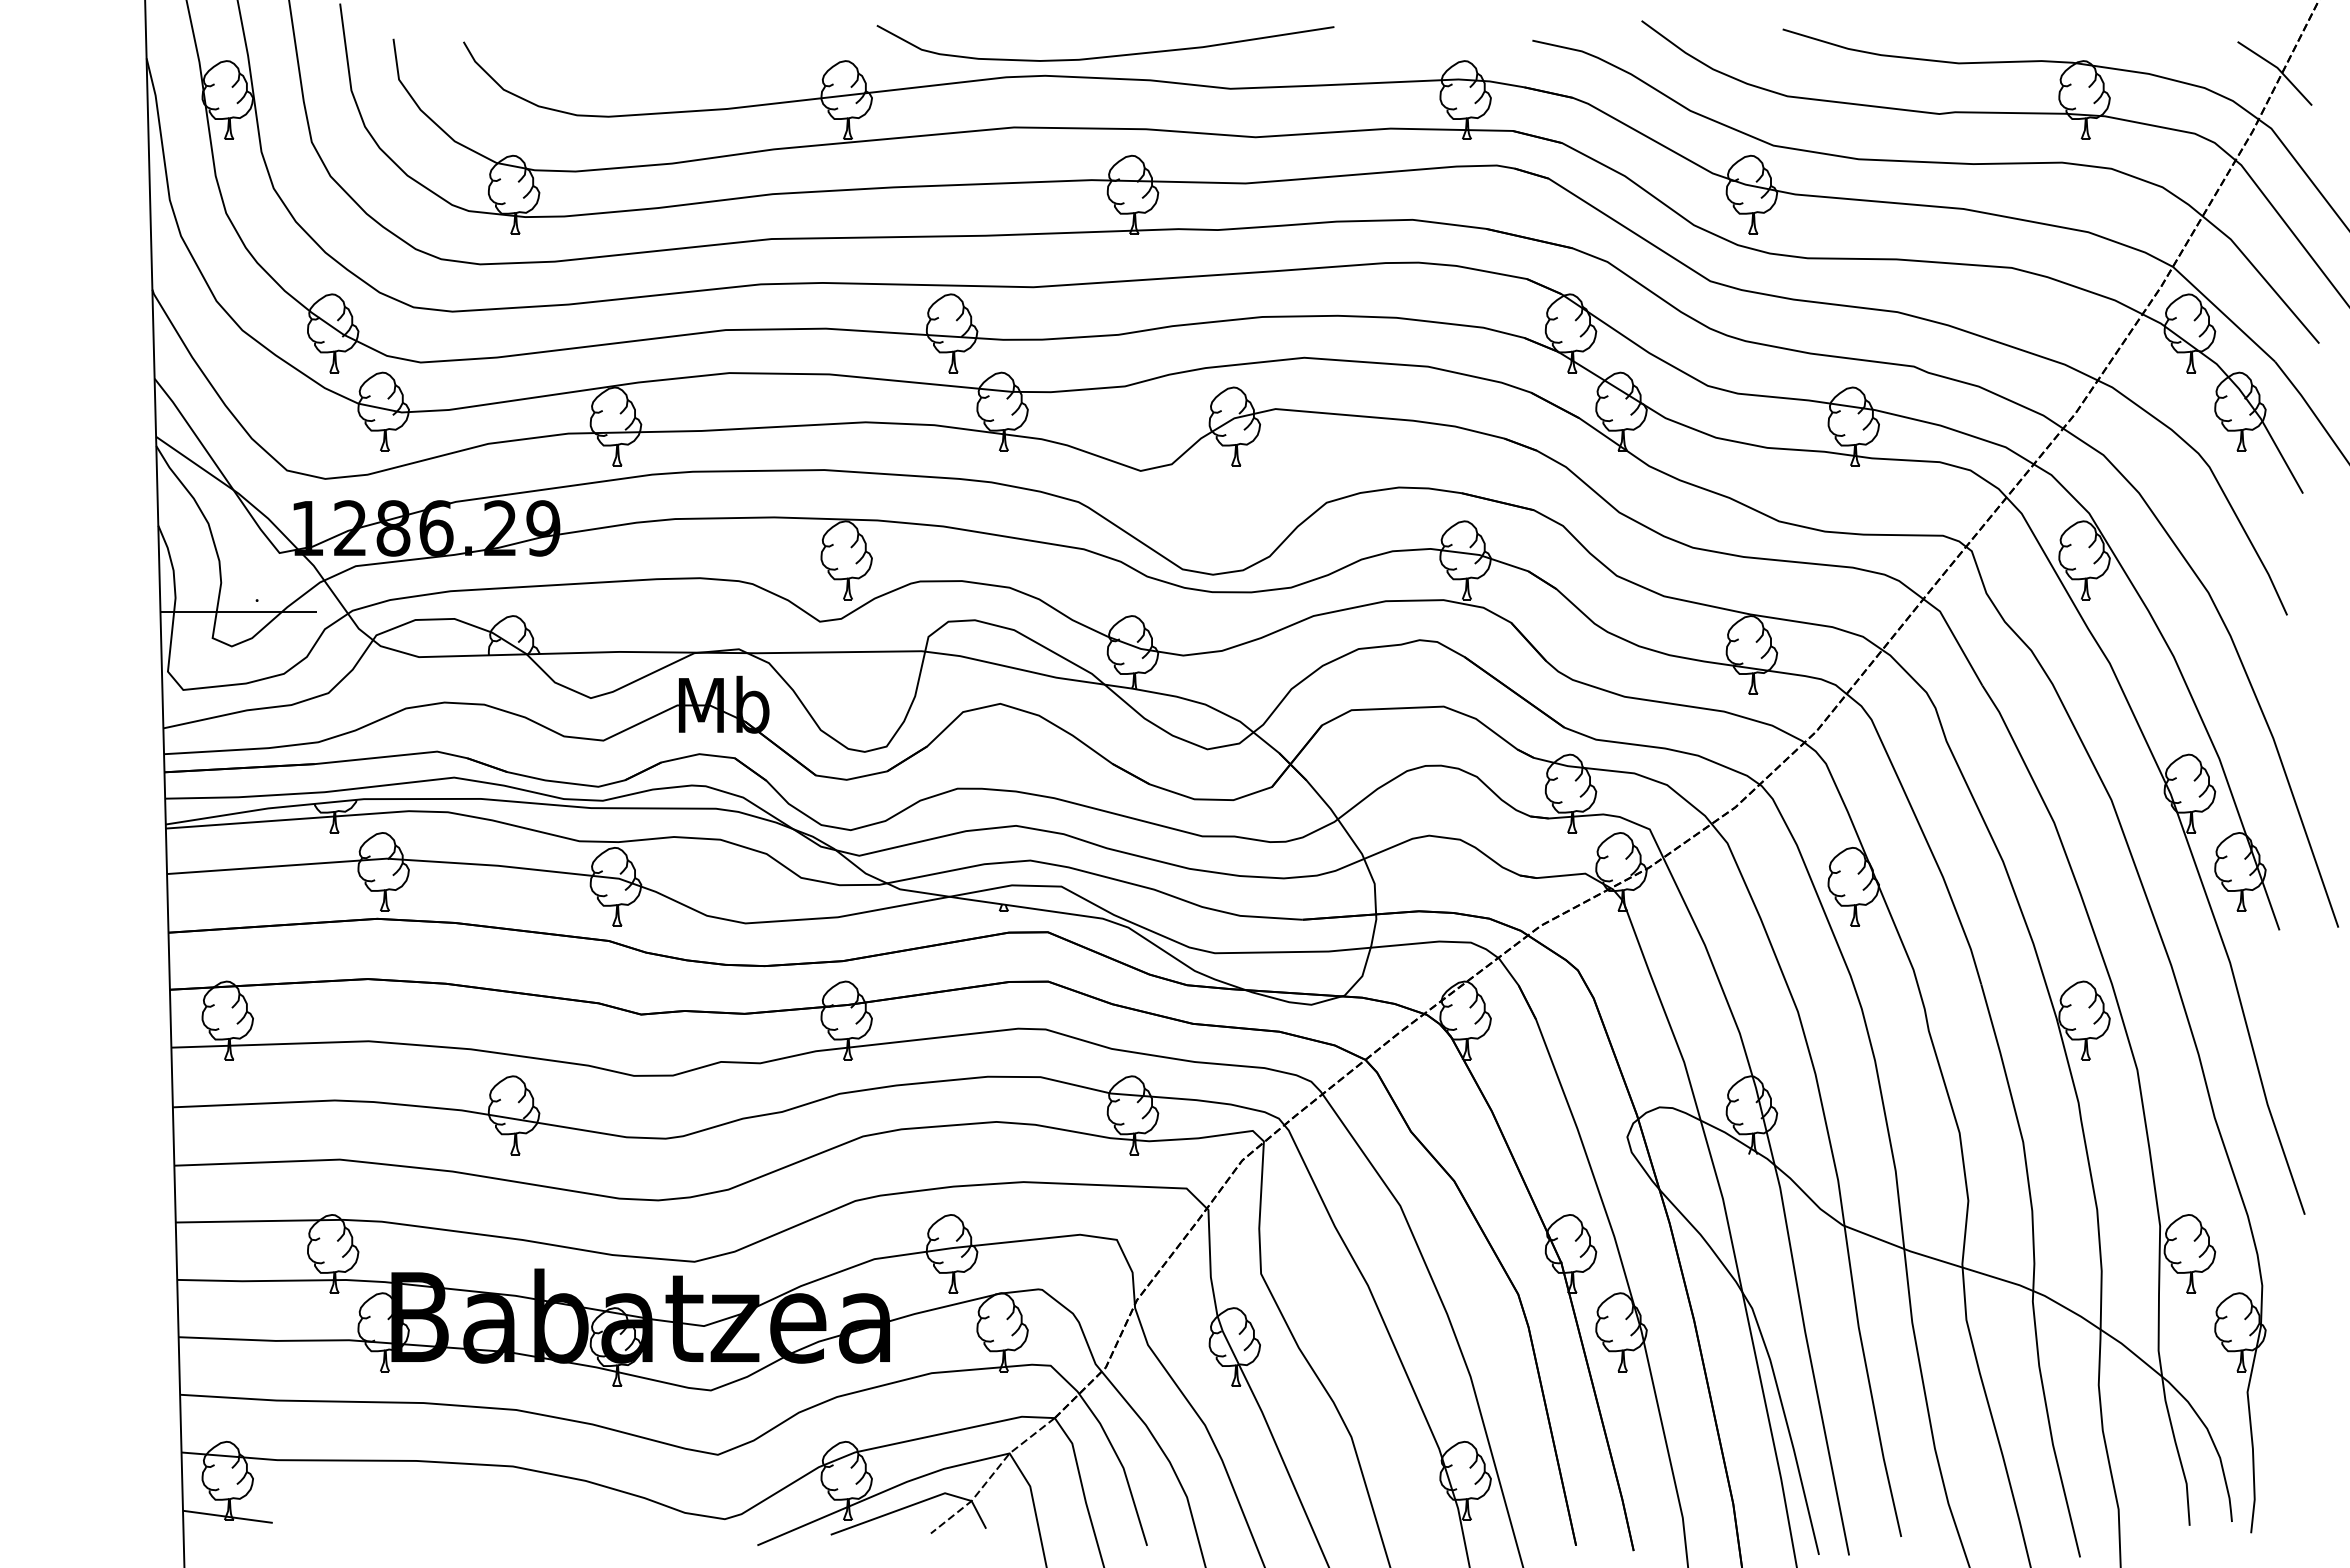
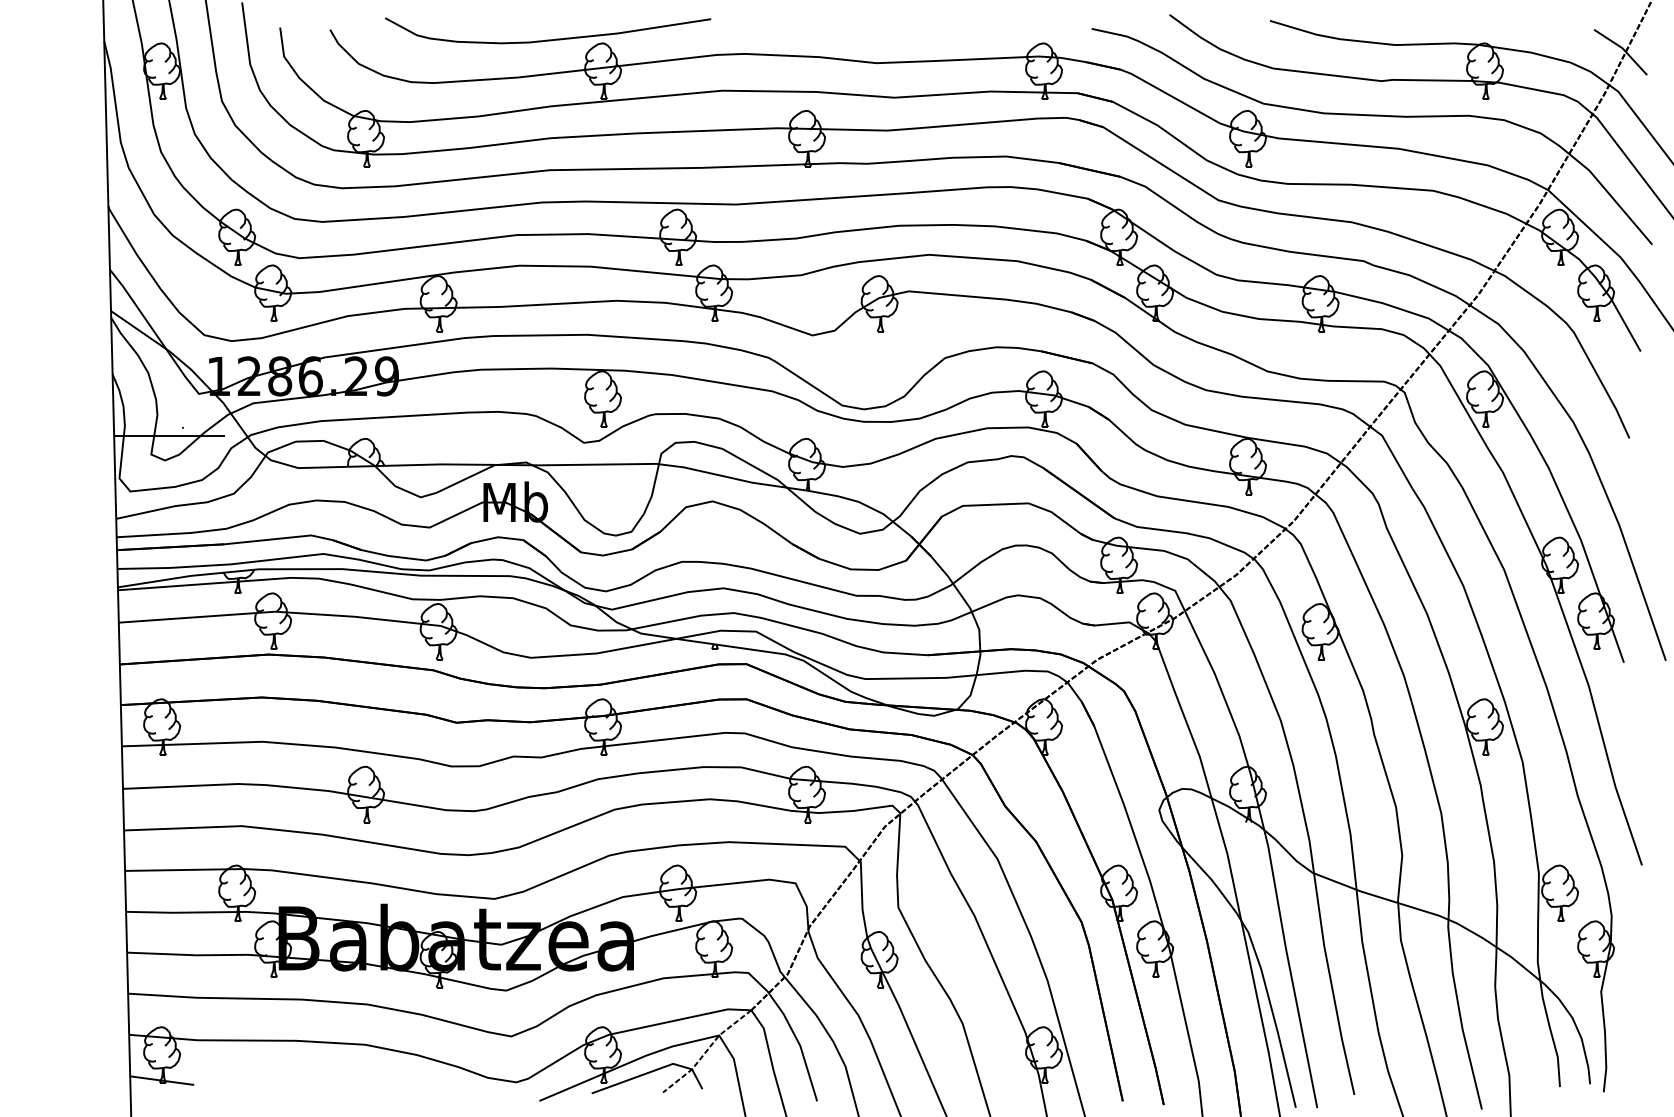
curve: (1108, 55) -> (550, 39), moved

